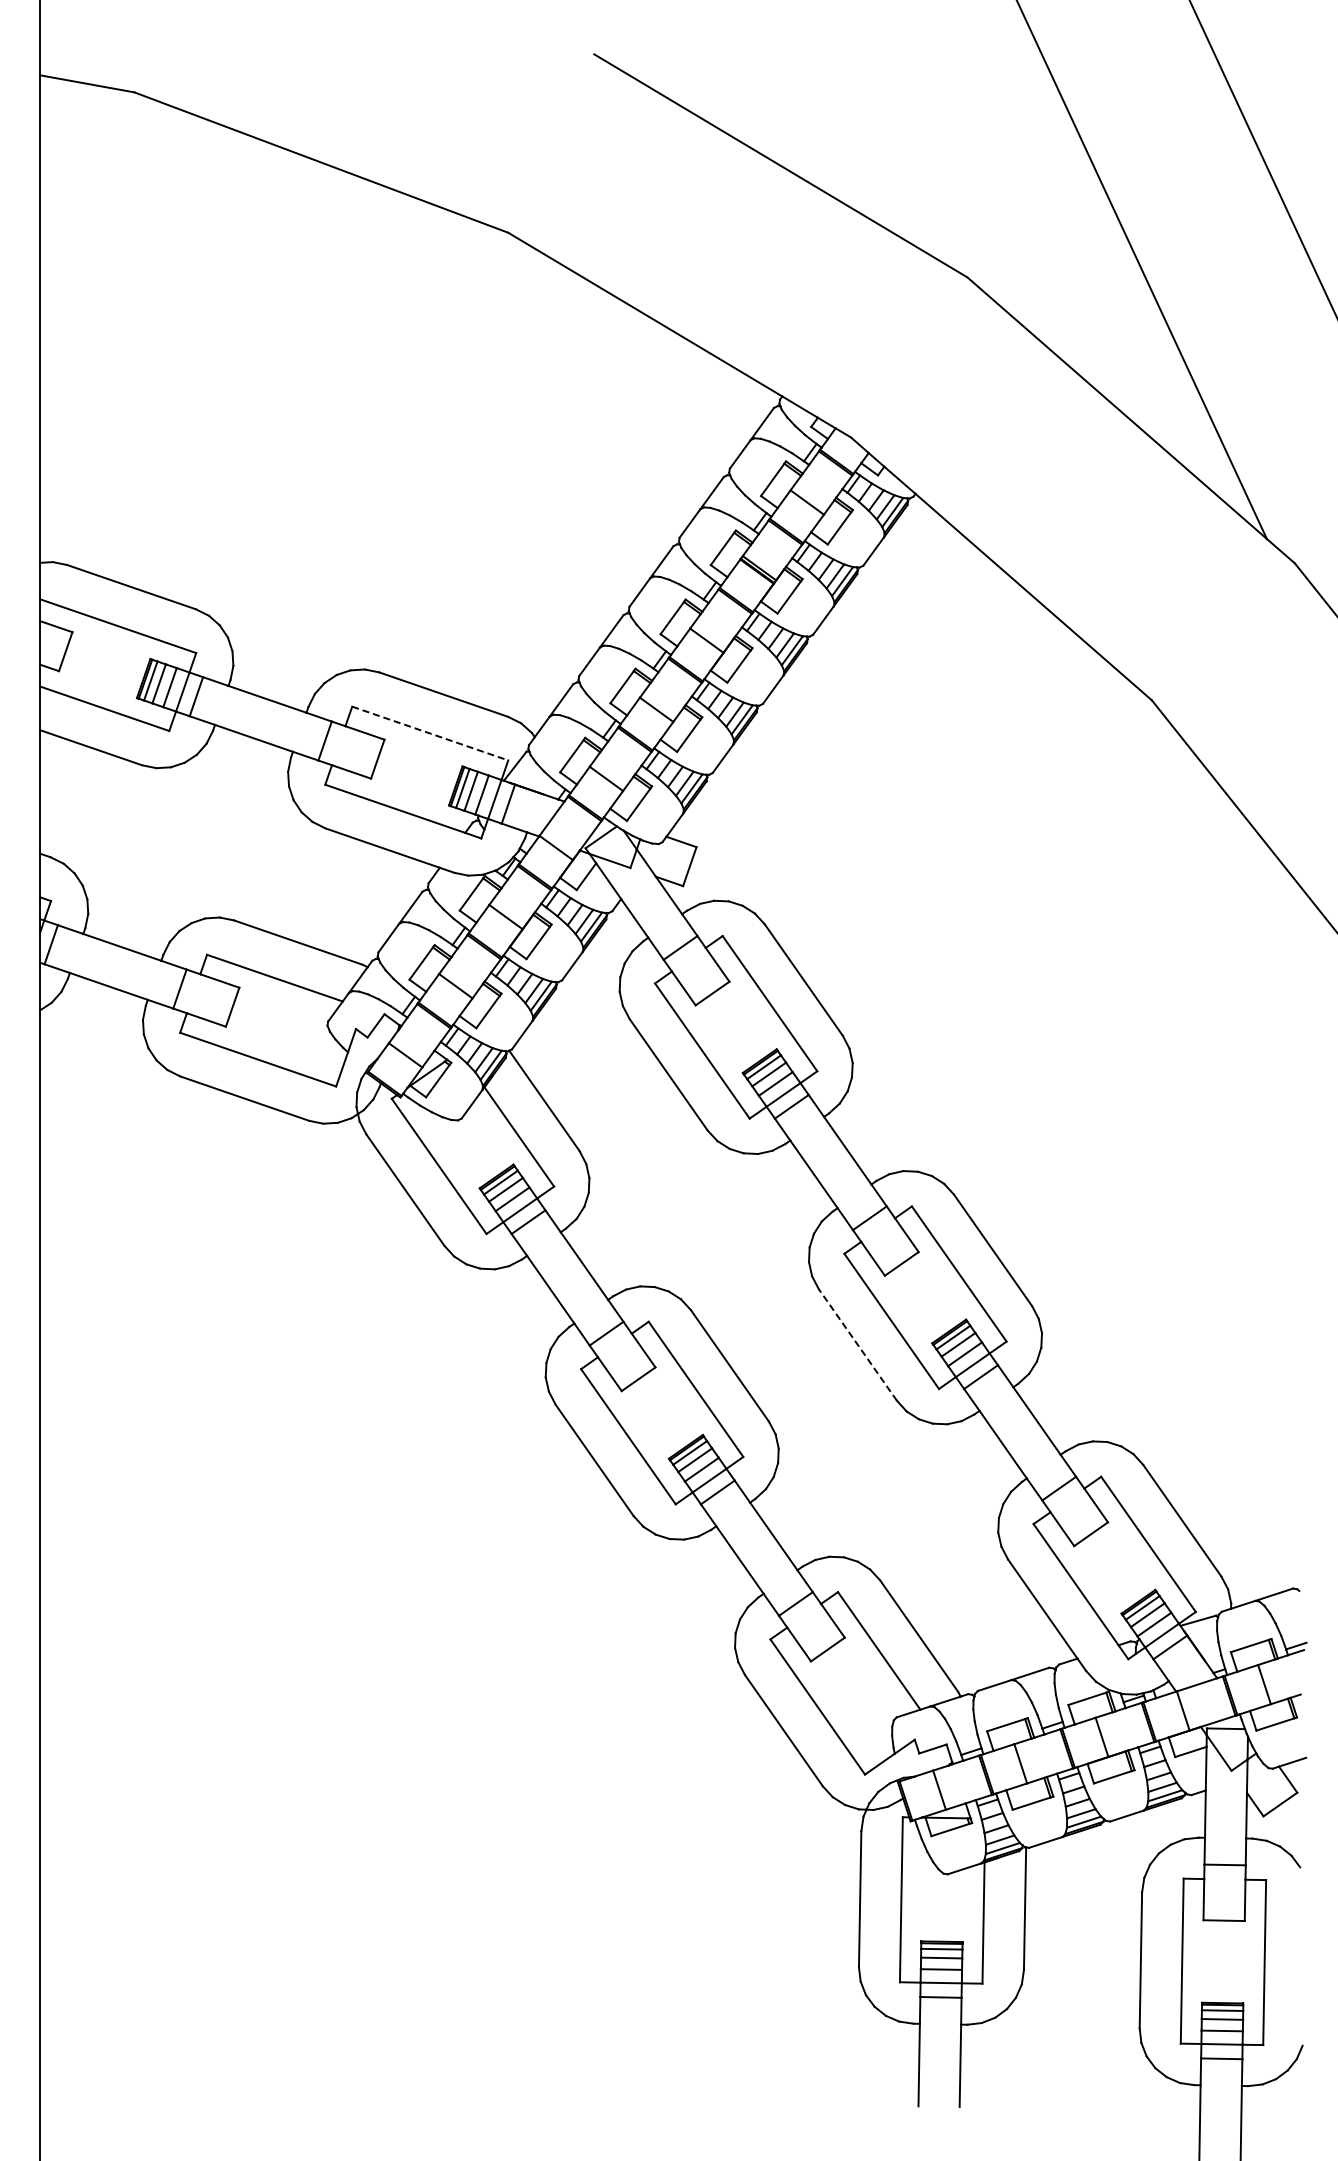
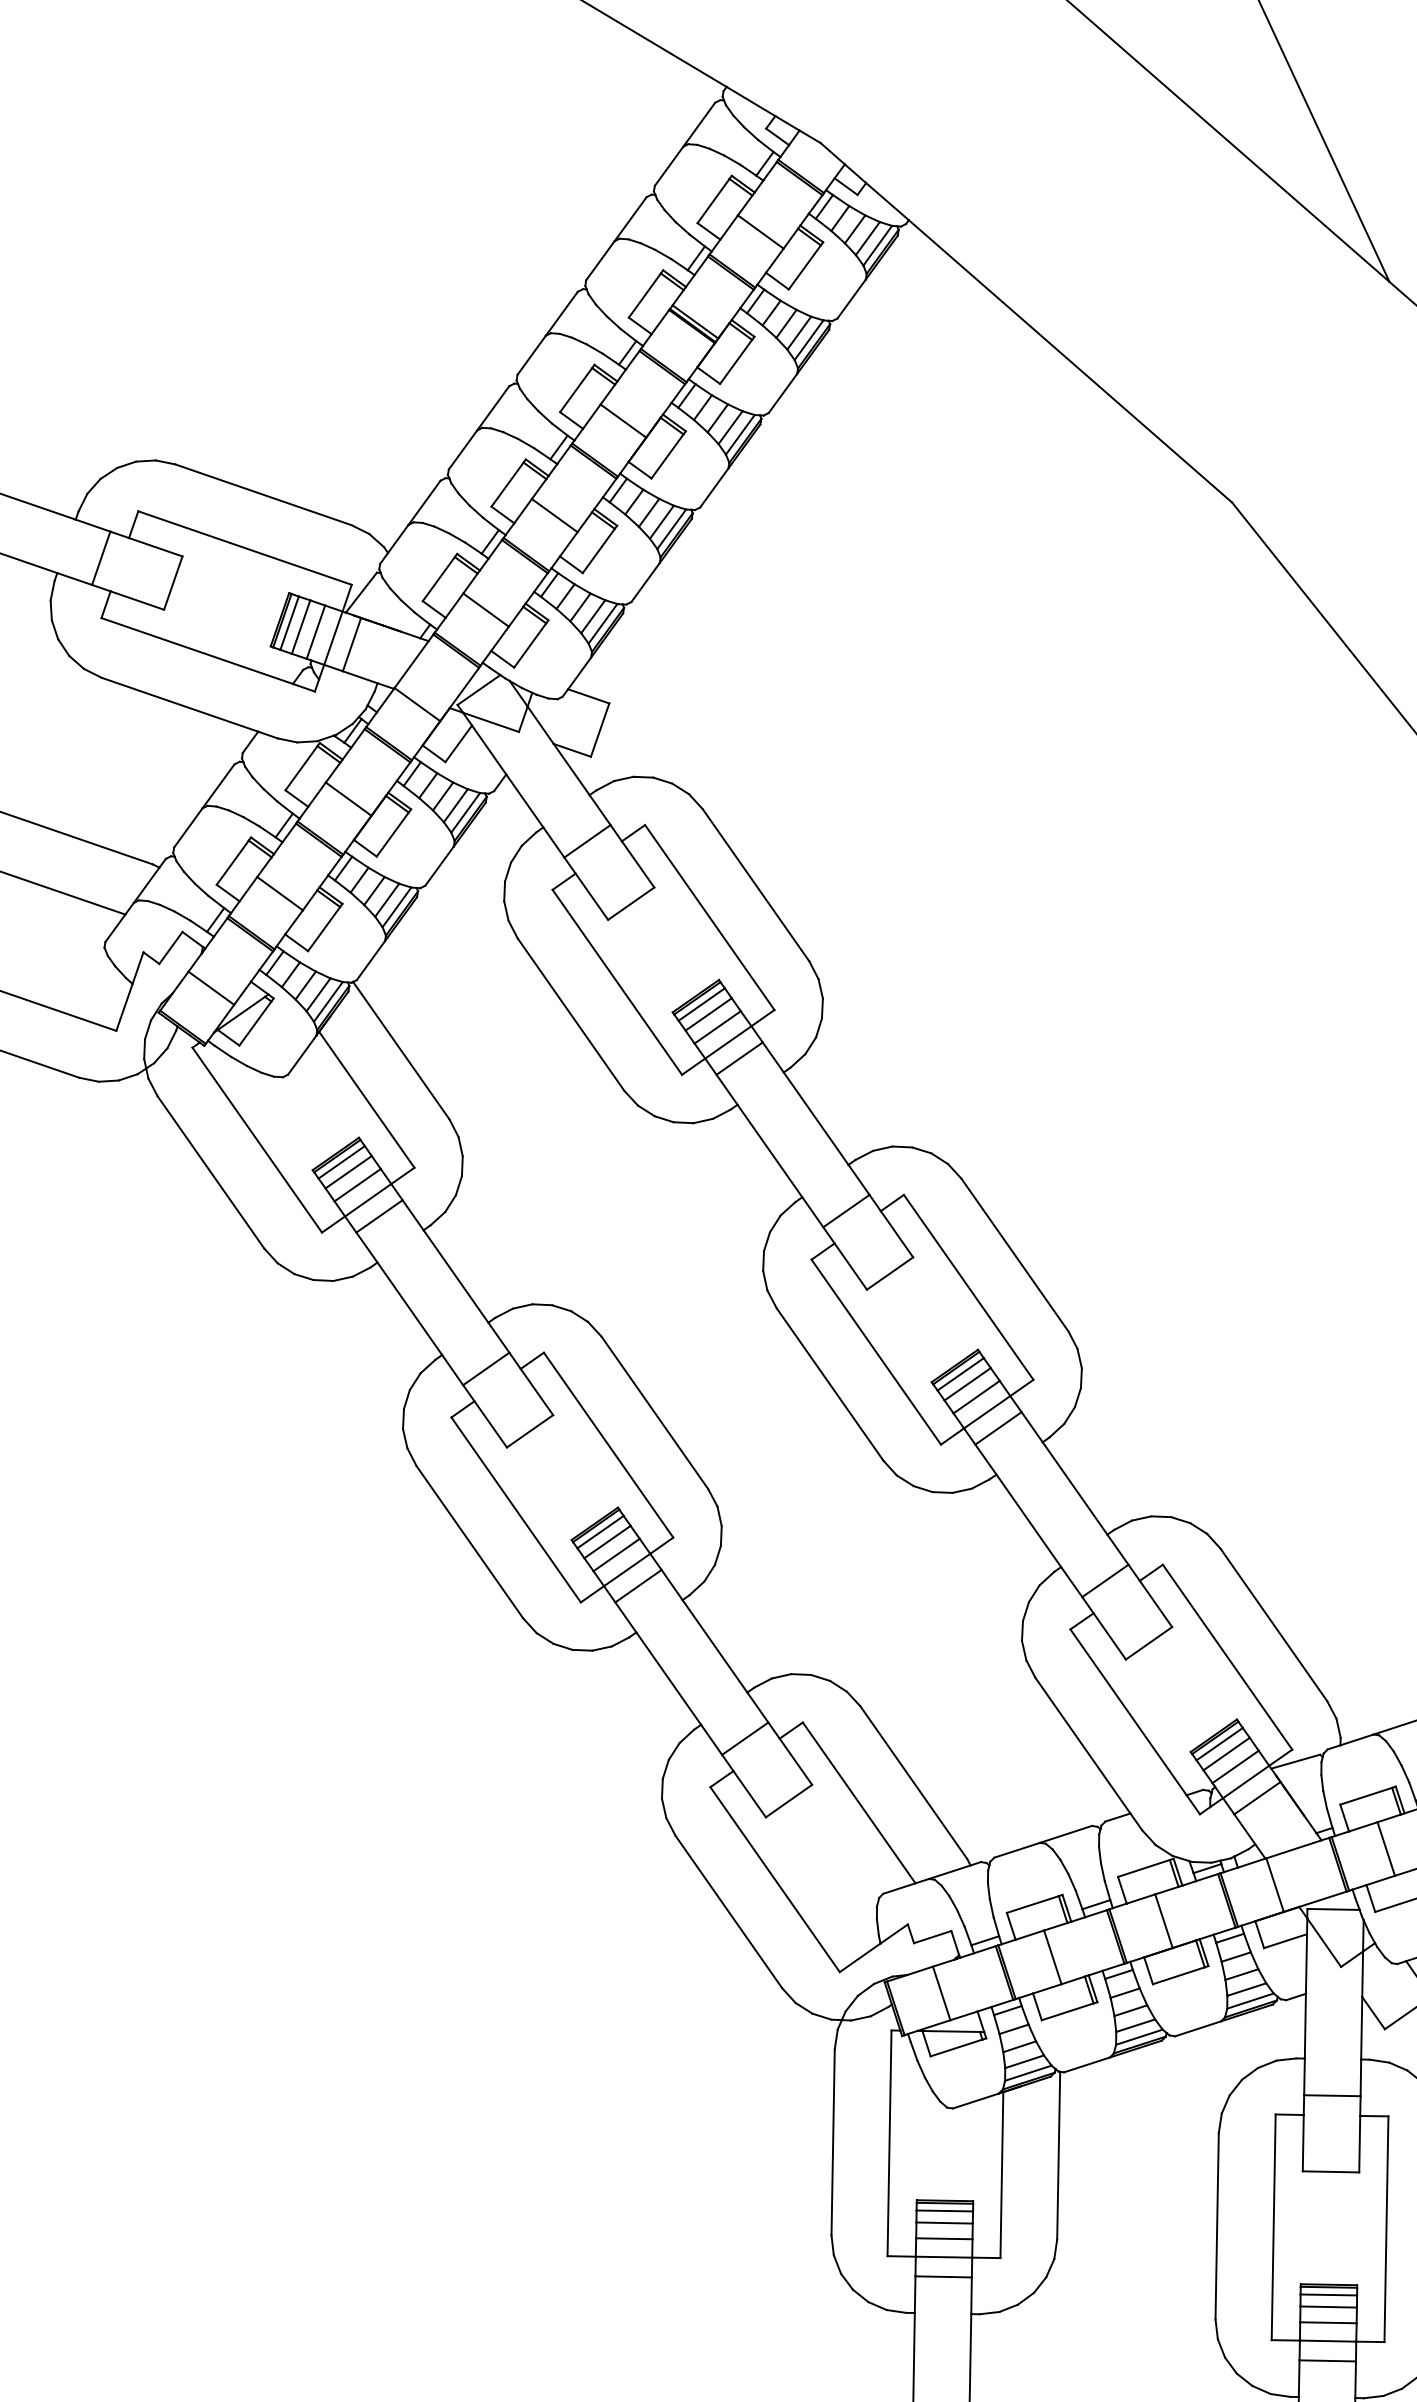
line: (430, 733) -> (245, 547), dashed -> solid
line: (857, 1344) -> (829, 1383), dashed -> solid

